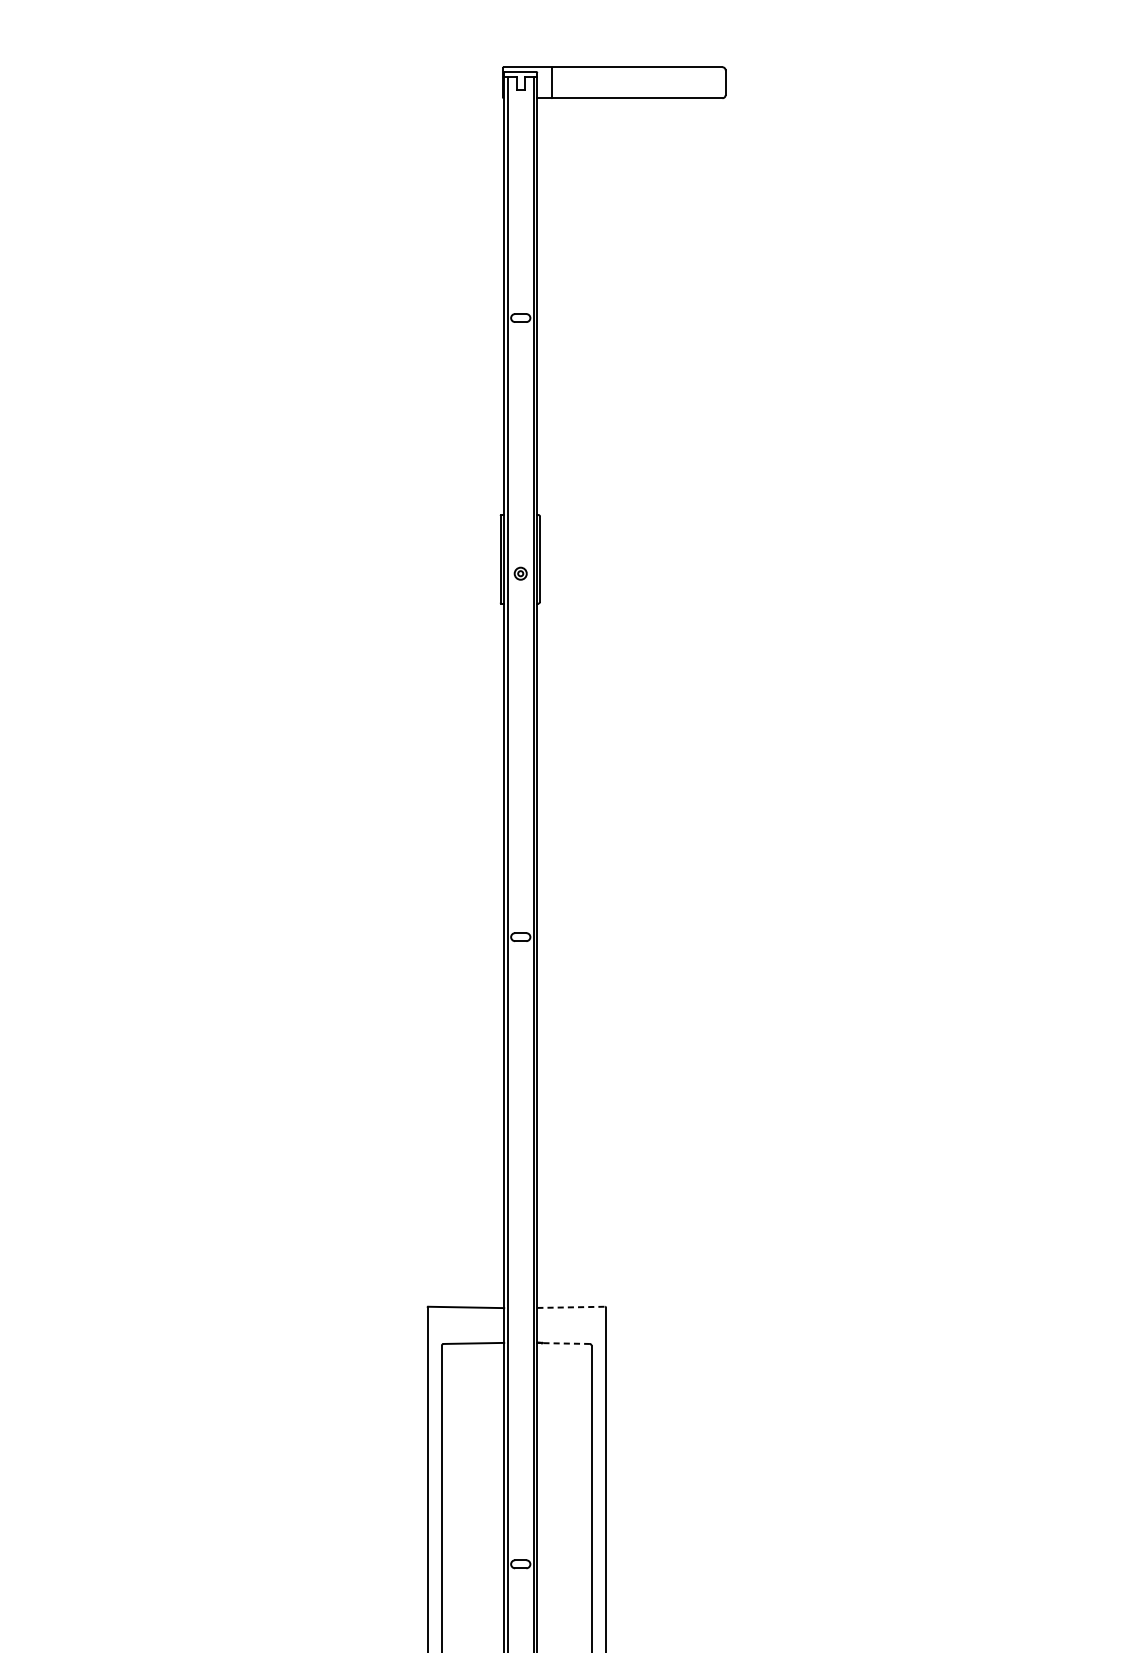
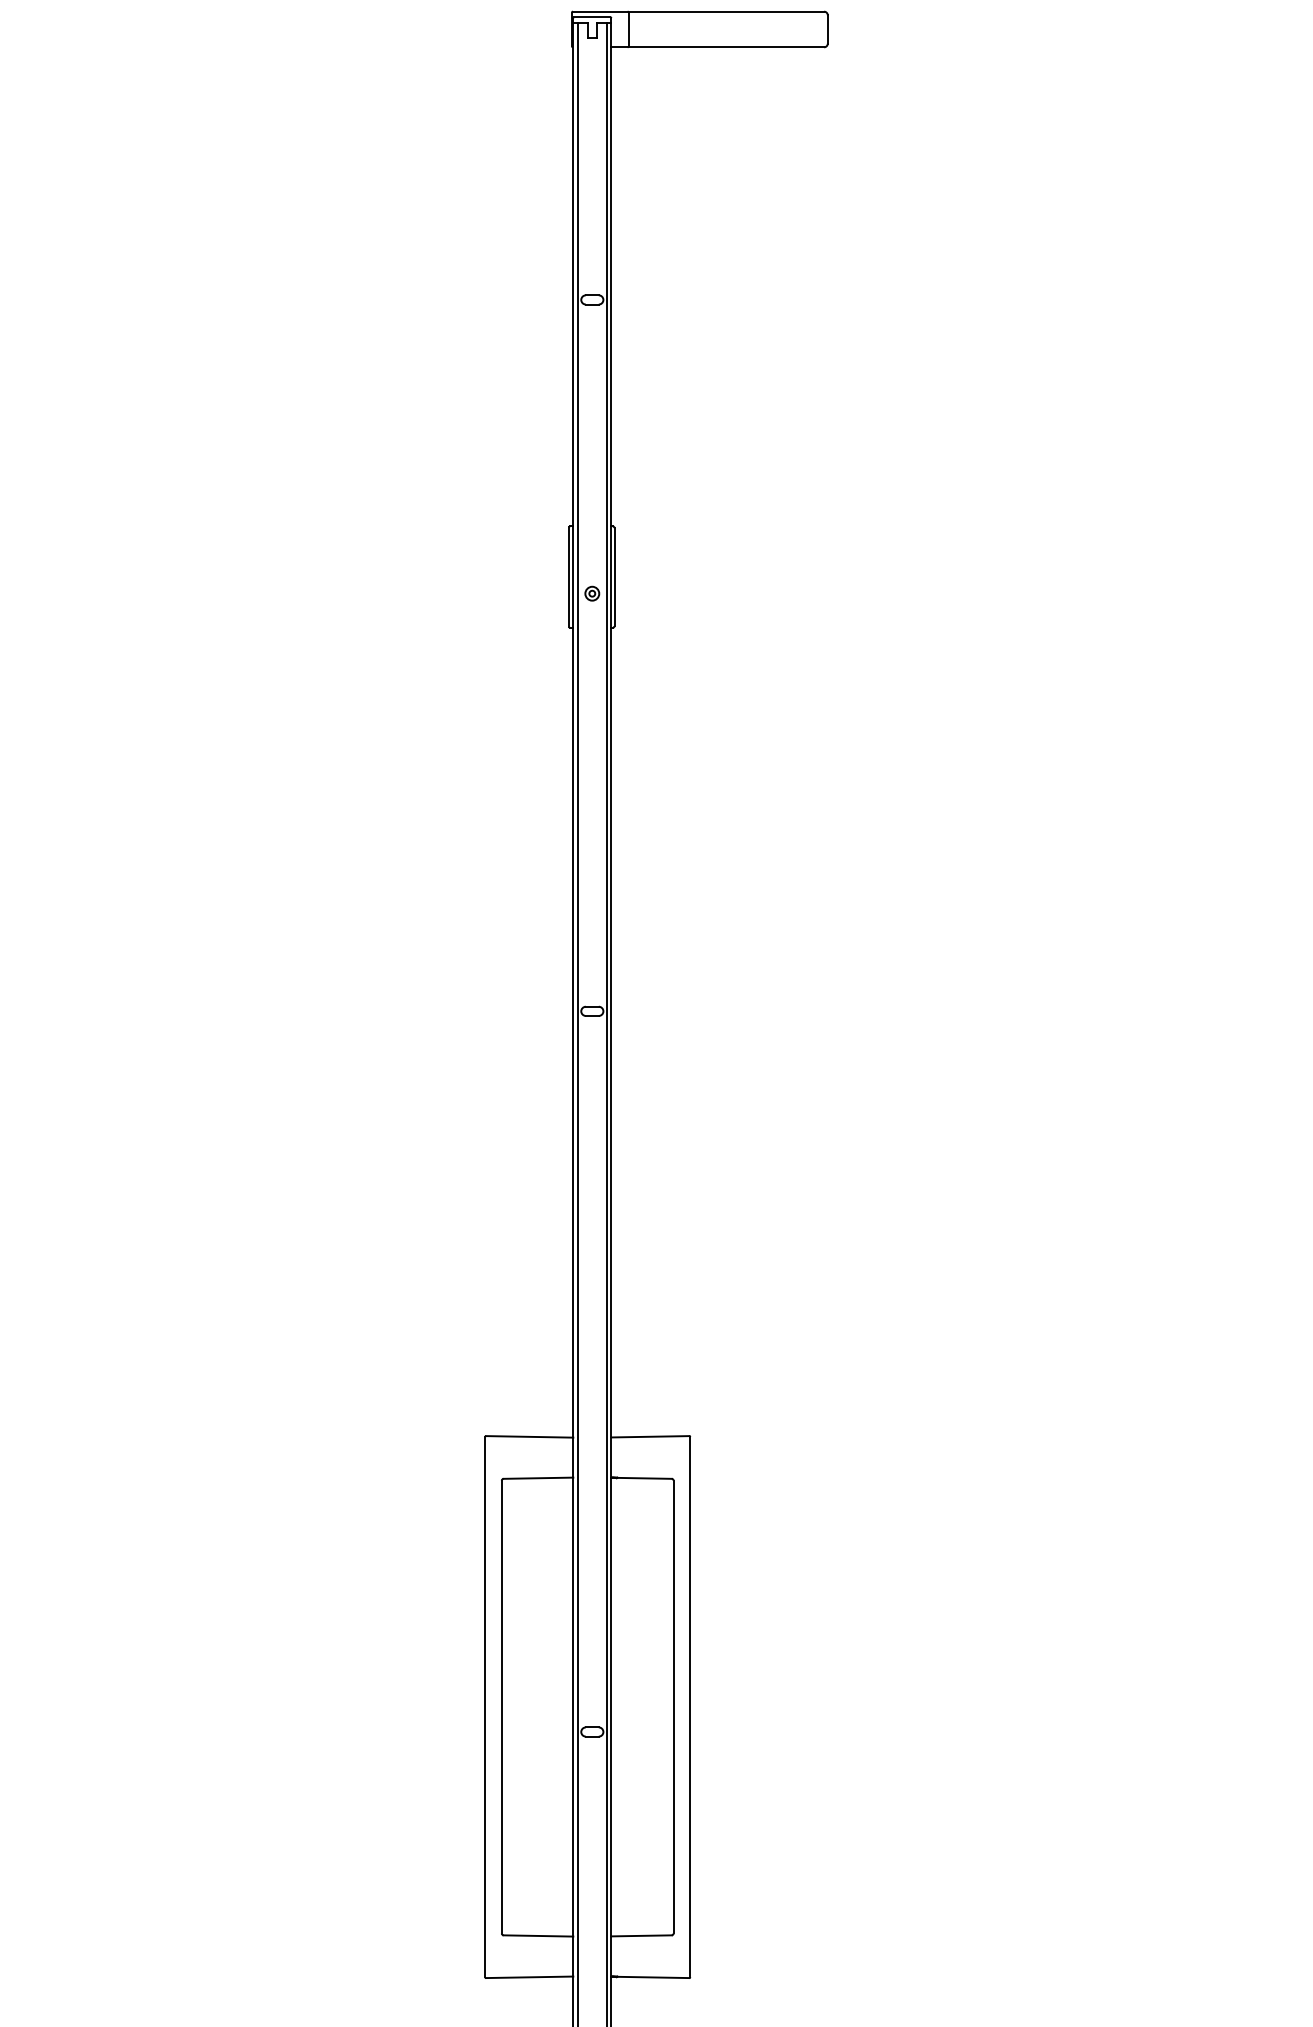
line: (571, 1307) -> (650, 1436), dashed -> solid
line: (567, 1343) -> (645, 1478), dashed -> solid

